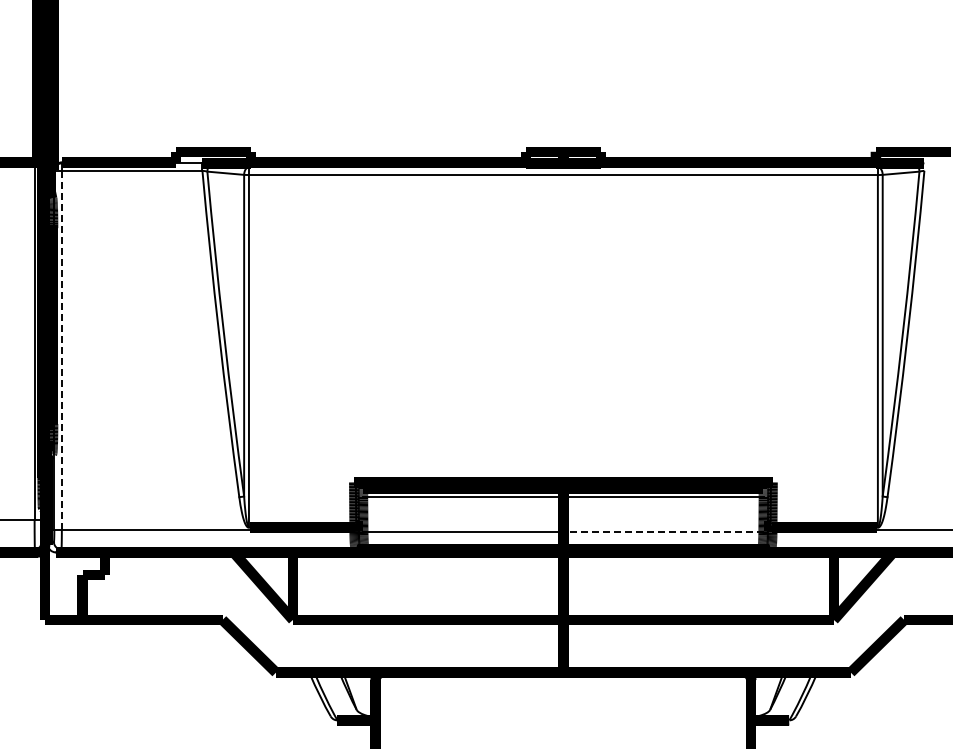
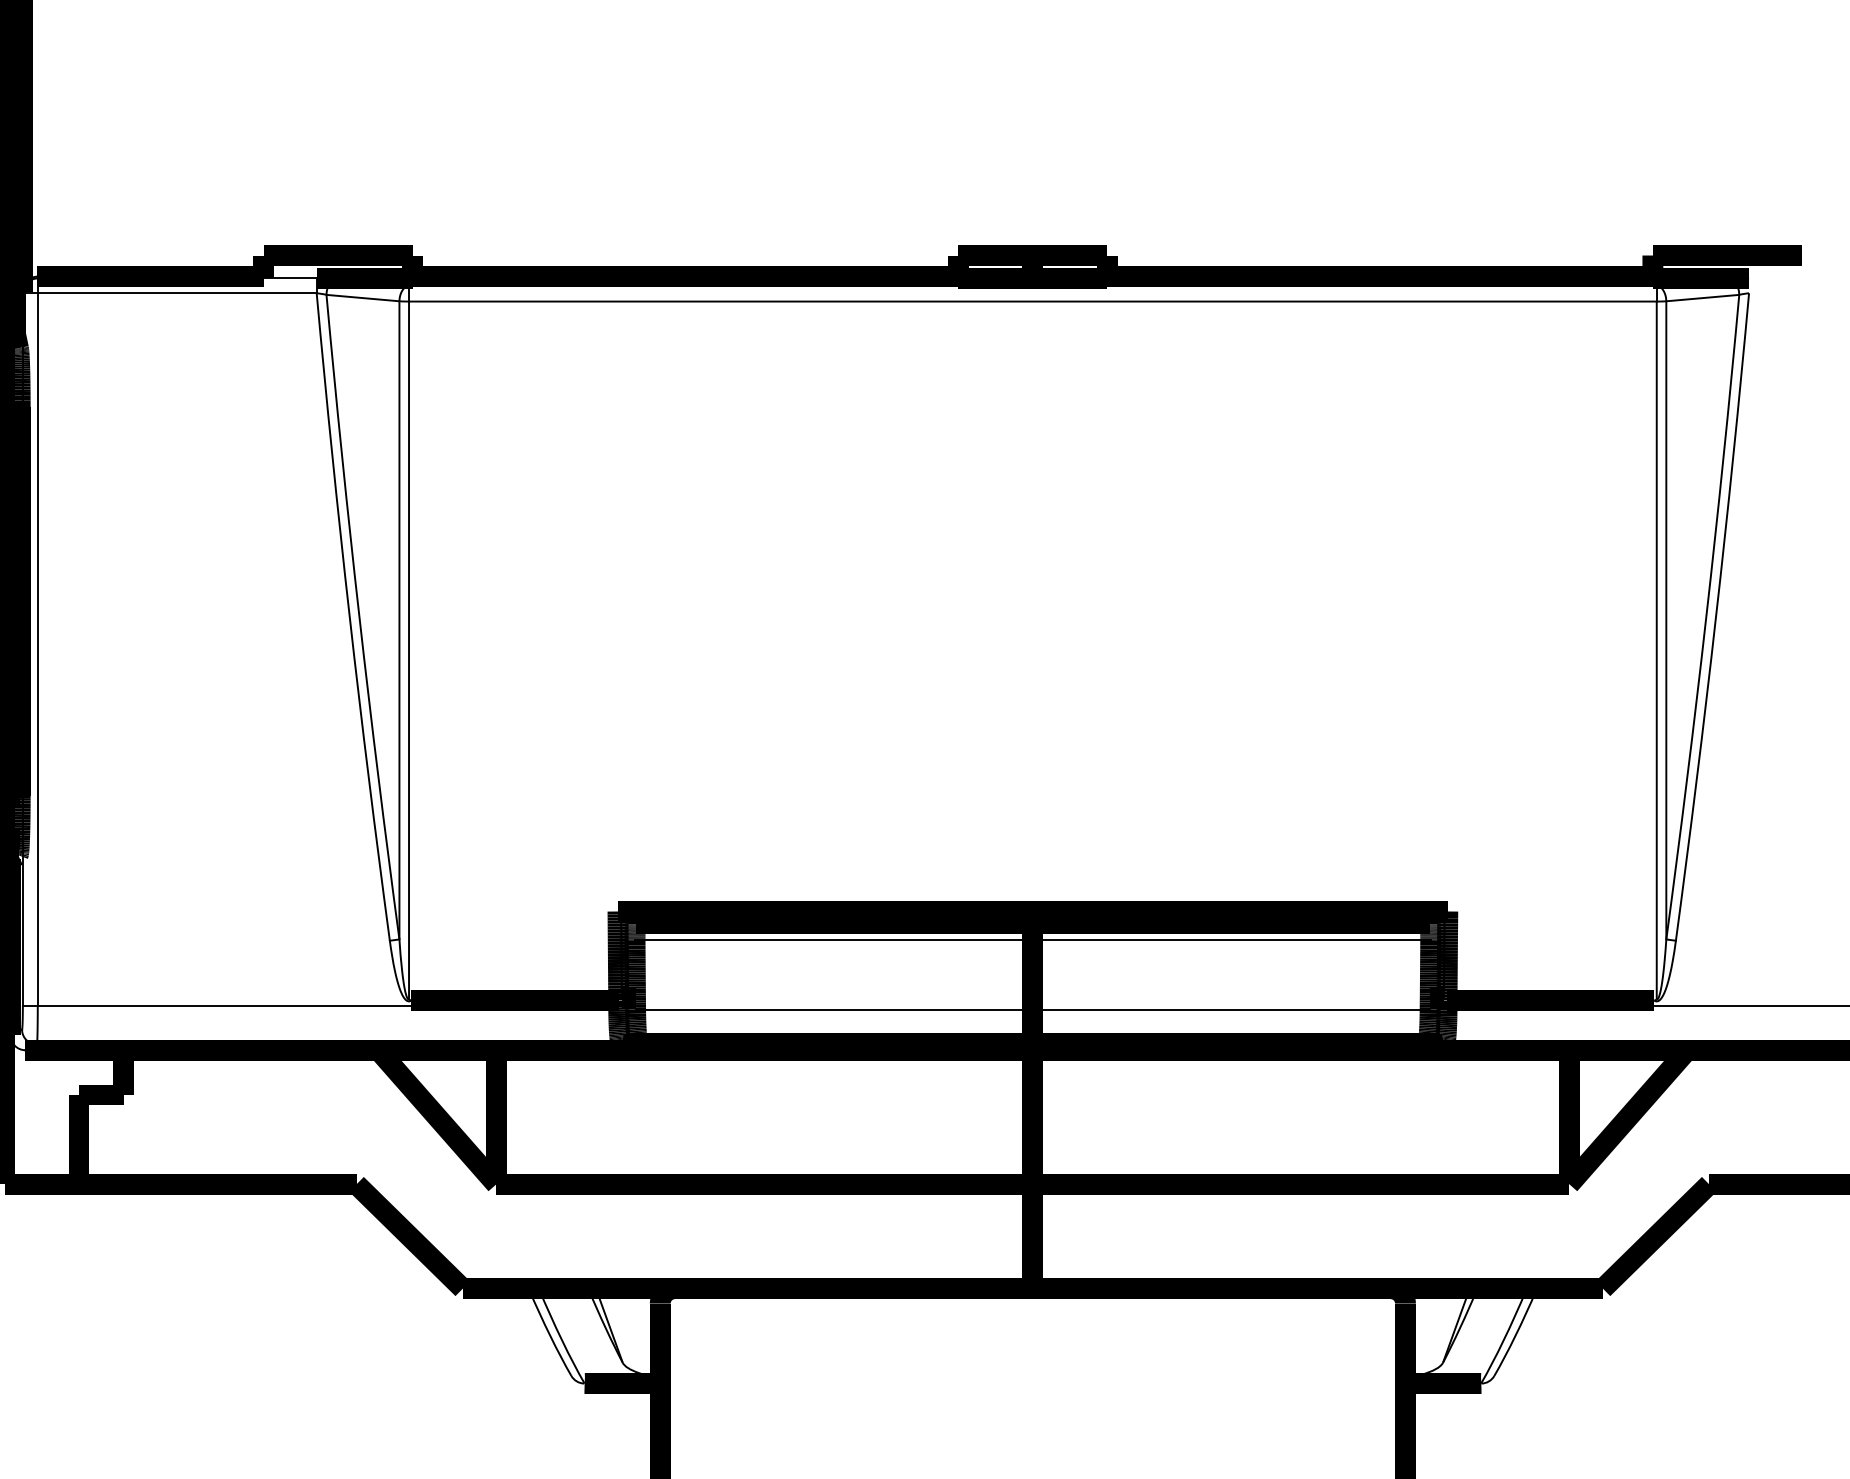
line: (61, 350) -> (37, 649), dashed -> solid
line: (663, 531) -> (1231, 1008), dashed -> solid

